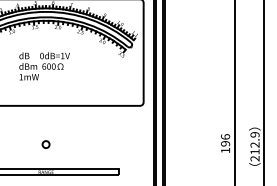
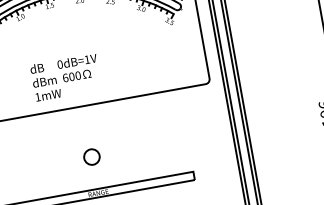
text: (44, 66) -> (65, 77), moved
circle: (45, 144) -> (91, 157), size x1.67

